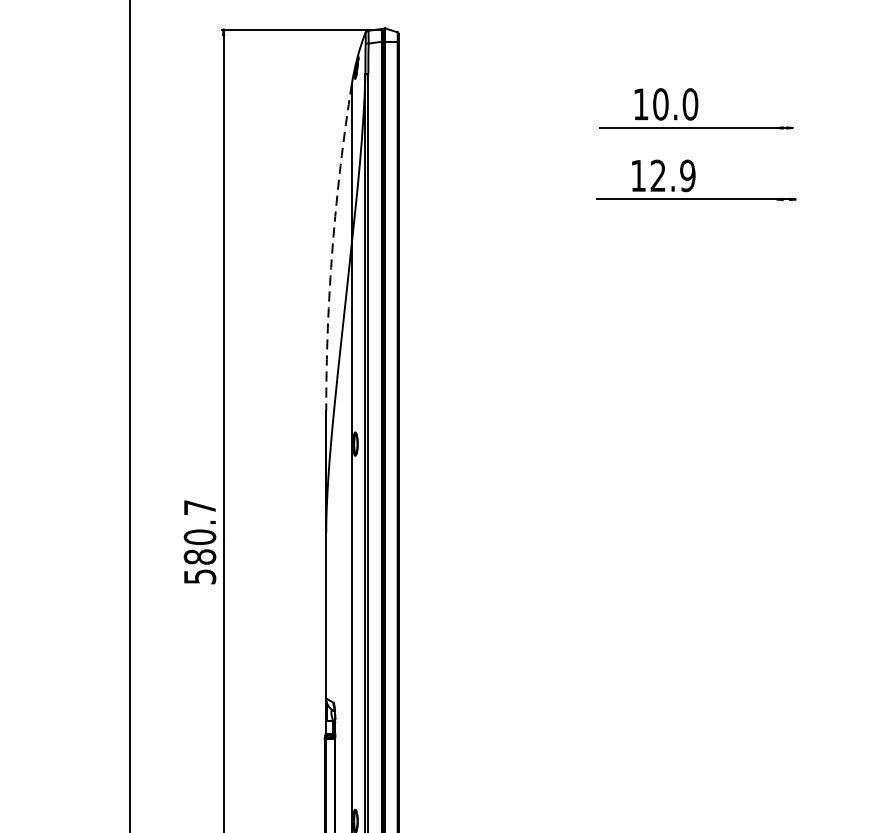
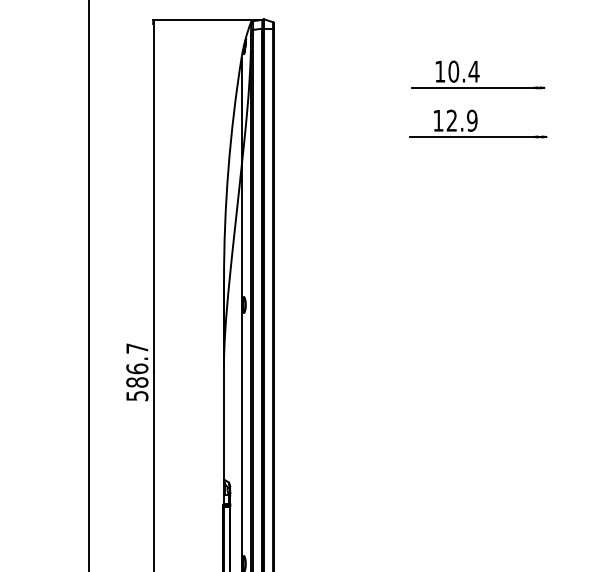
text: (689, 104) -> (473, 71), 10.0 -> 10.4
arc: (332, 246) -> (228, 169), dashed -> solid
text: (200, 536) -> (137, 368), 580.7 -> 586.7

